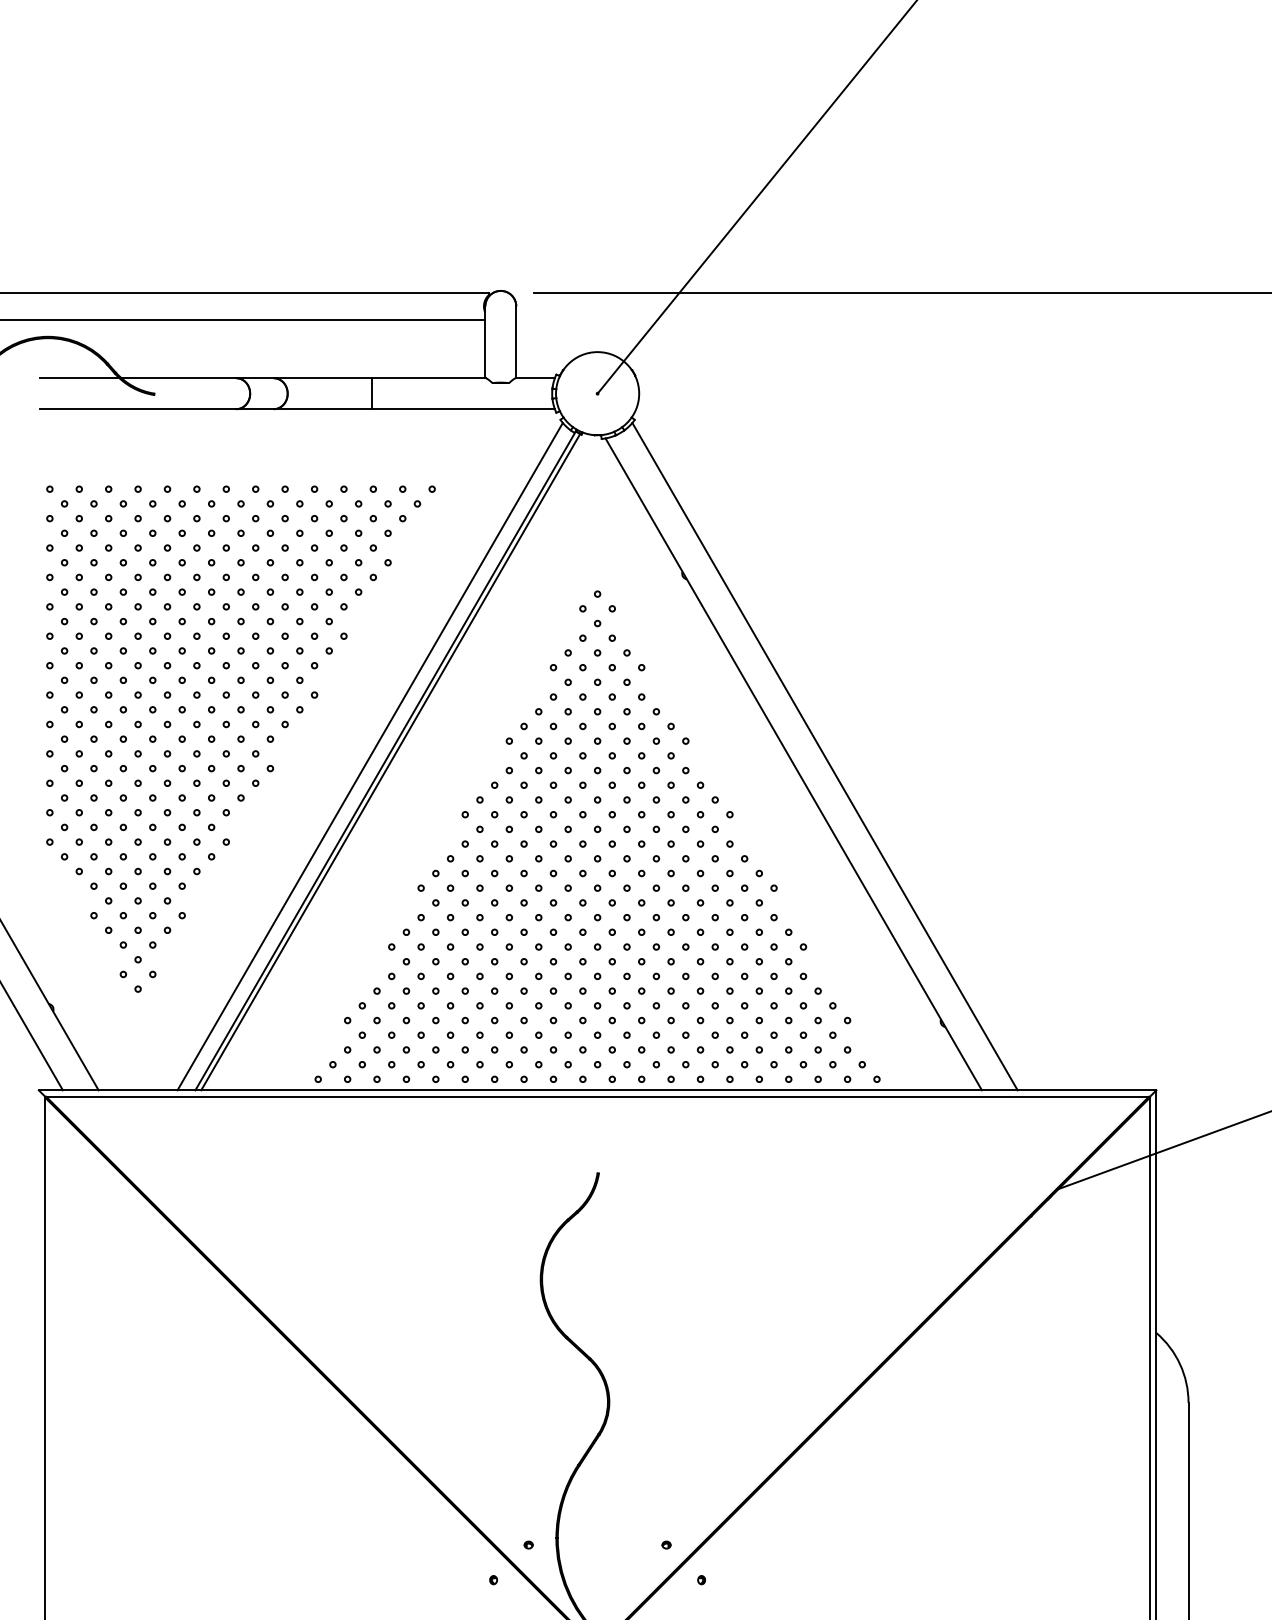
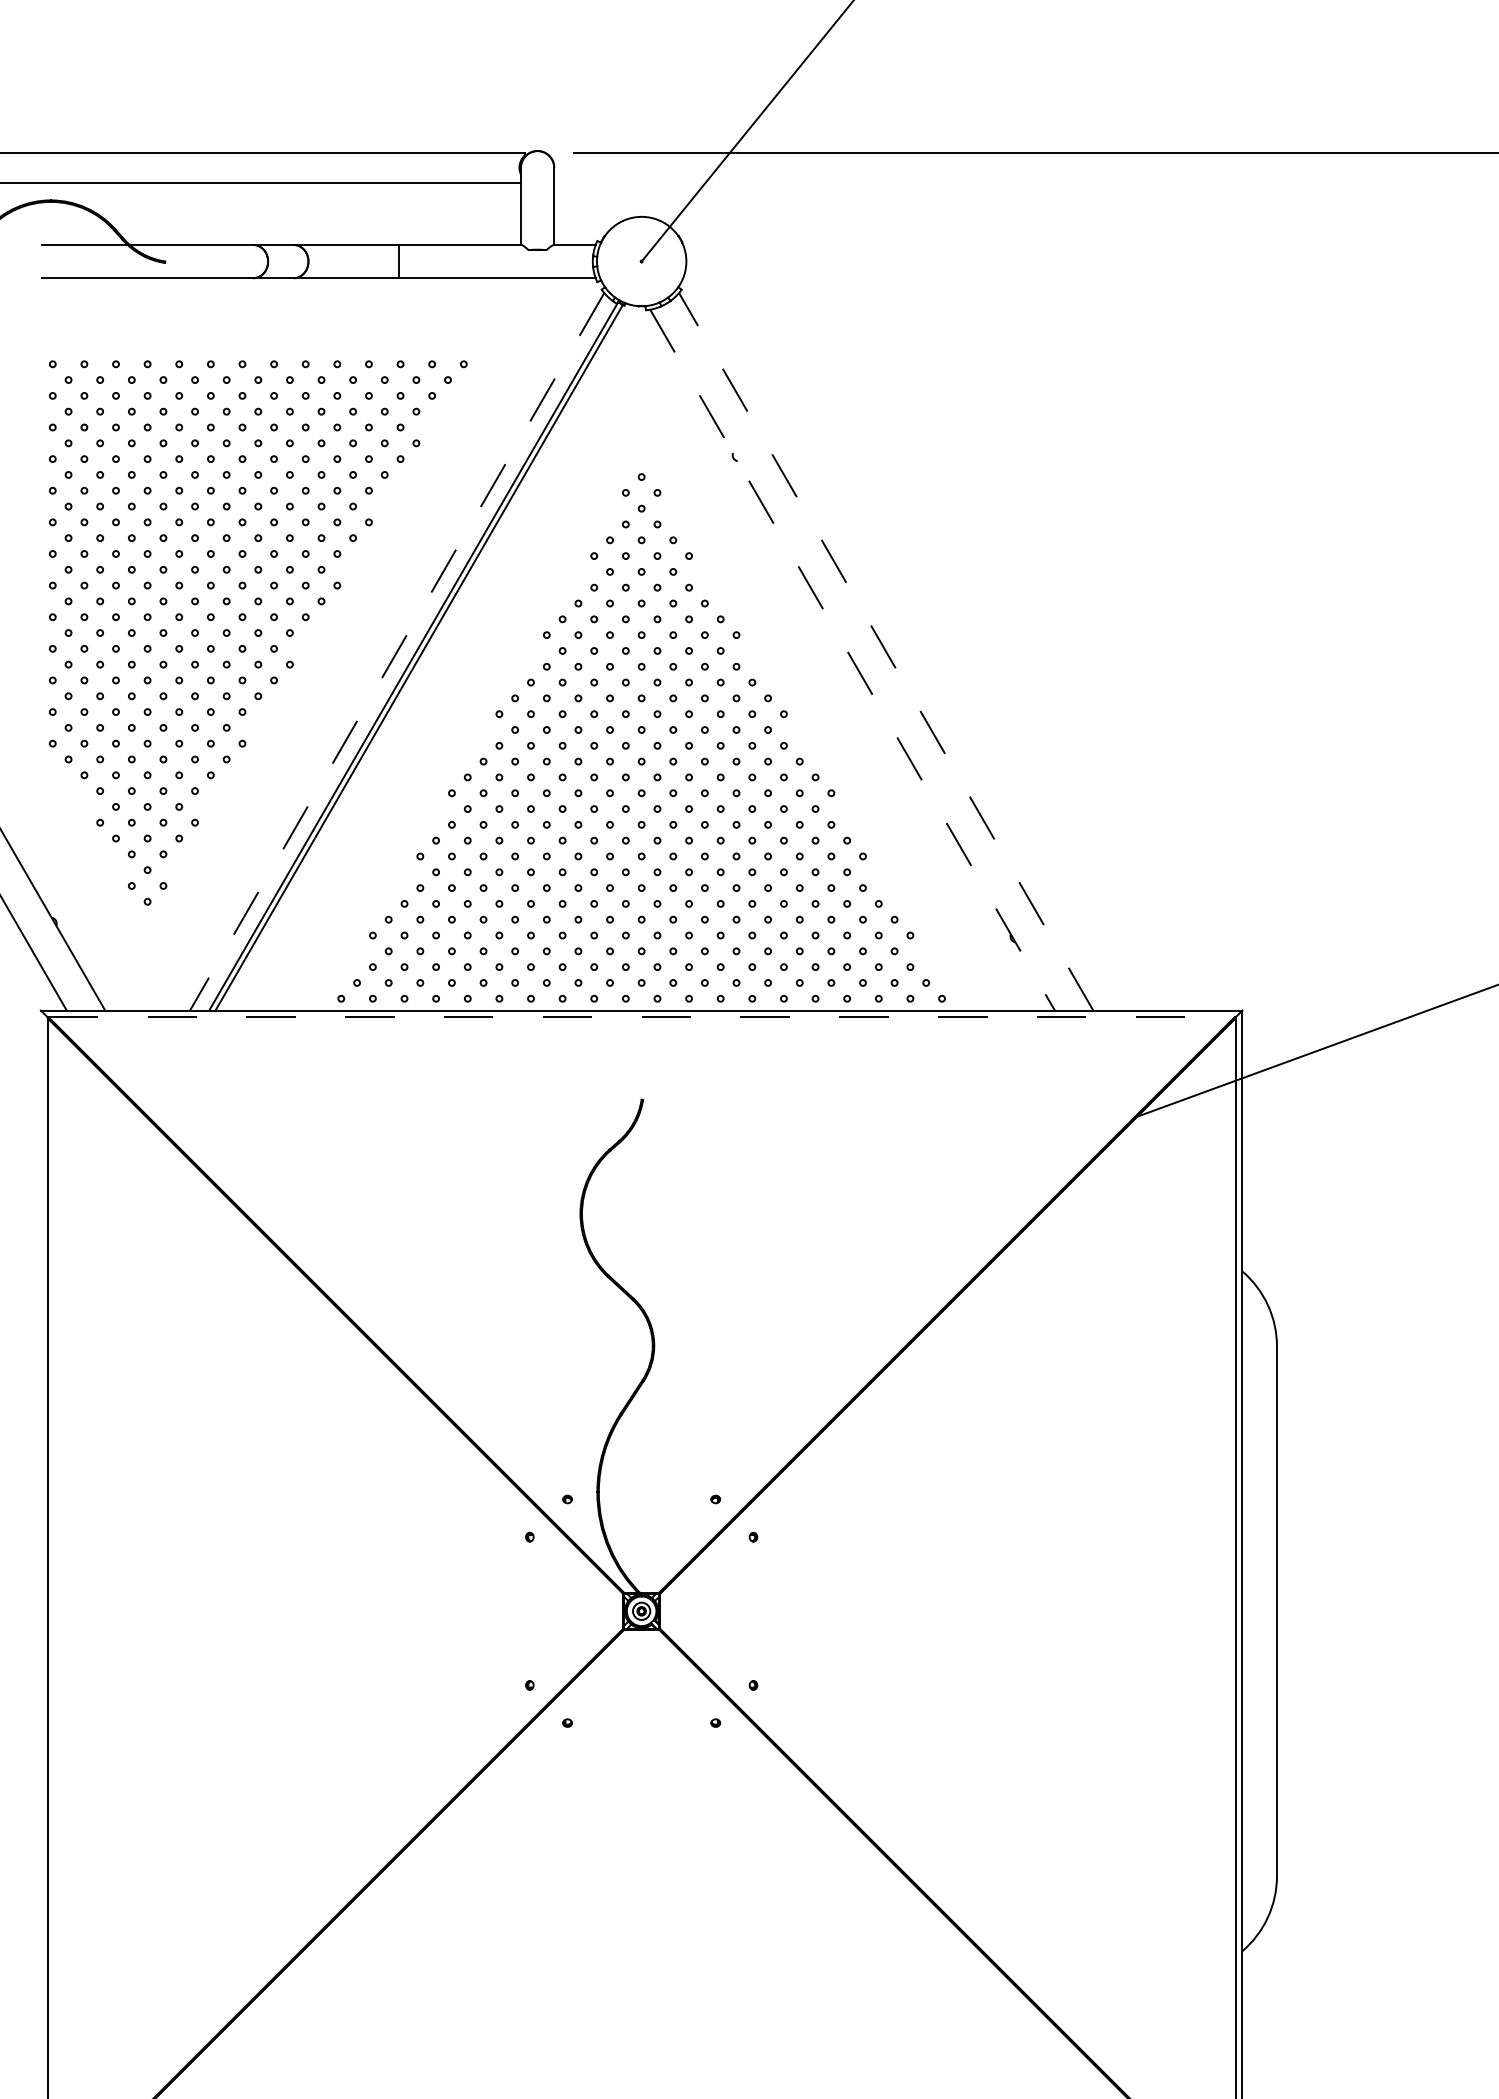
line: (824, 756) -> (885, 651), solid -> dashed
line: (369, 757) -> (396, 652), solid -> dashed
line: (793, 764) -> (852, 660), solid -> dashed
line: (597, 1096) -> (641, 1017), solid -> dashed

